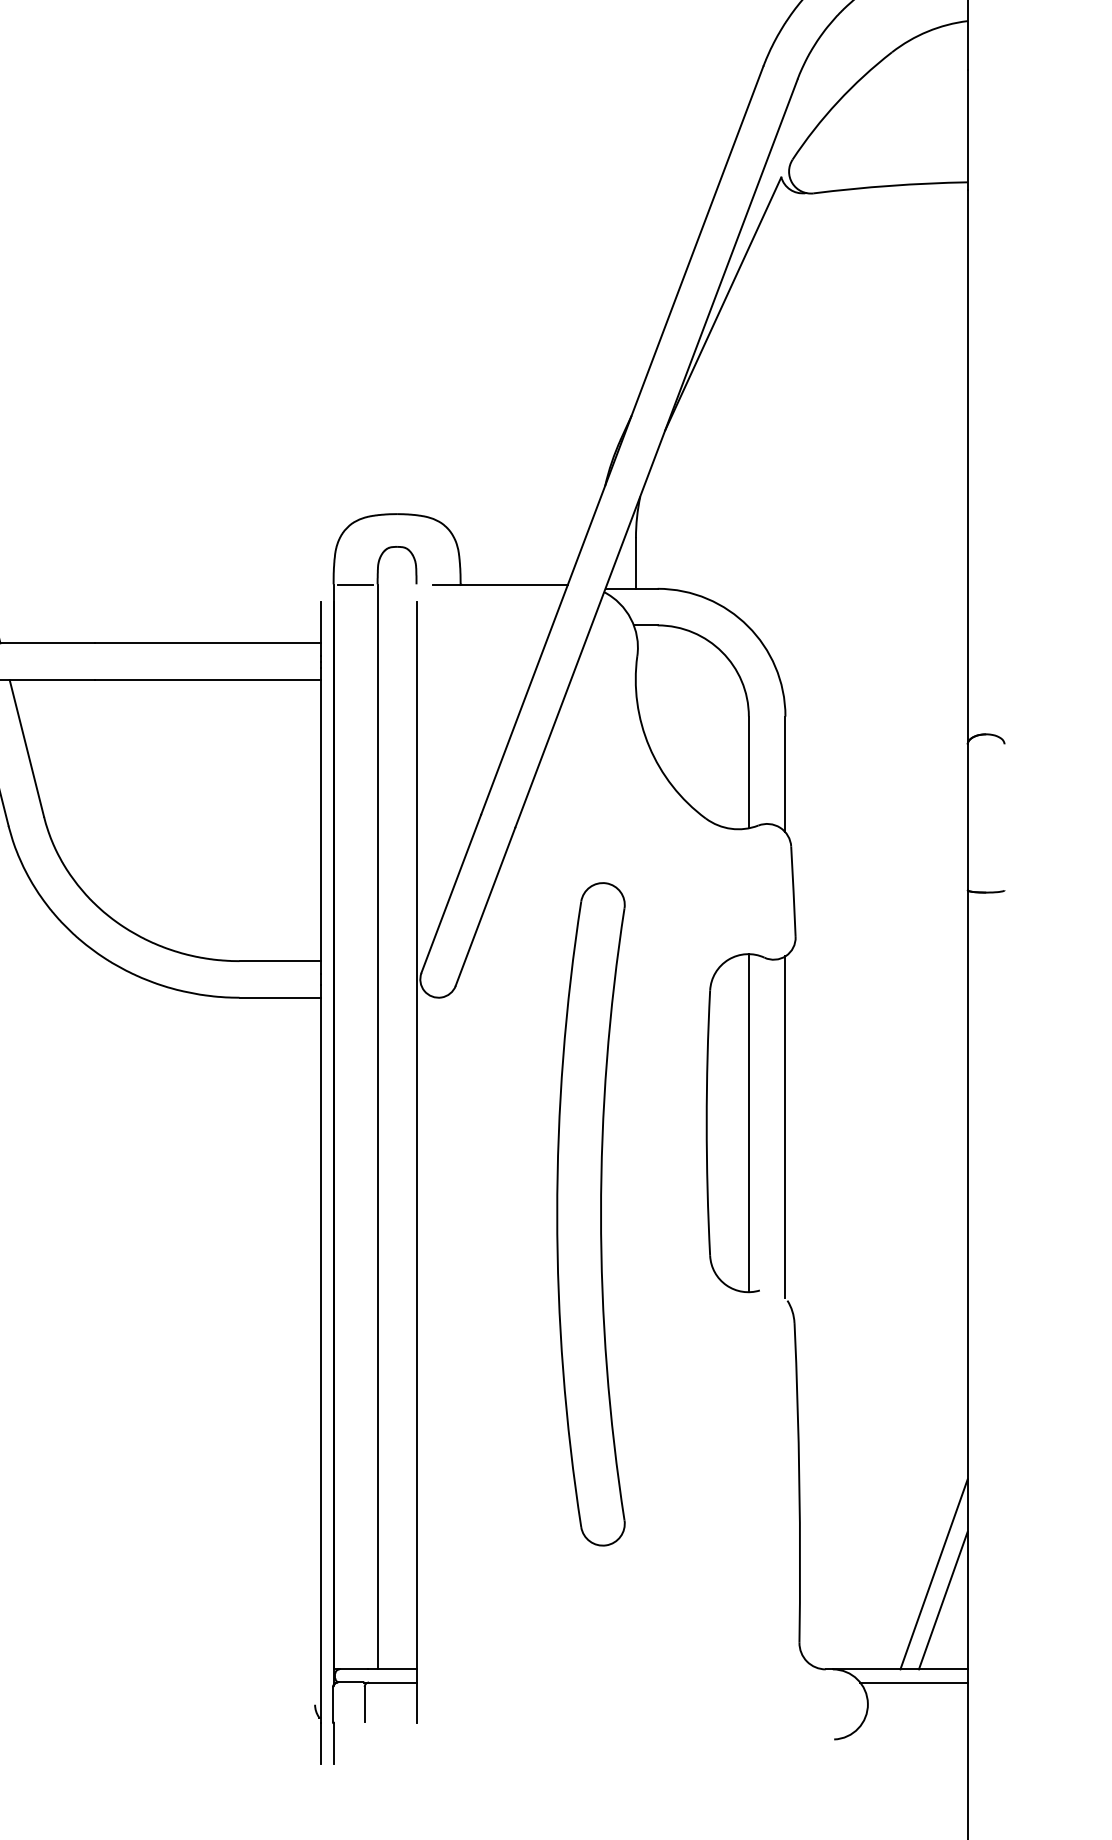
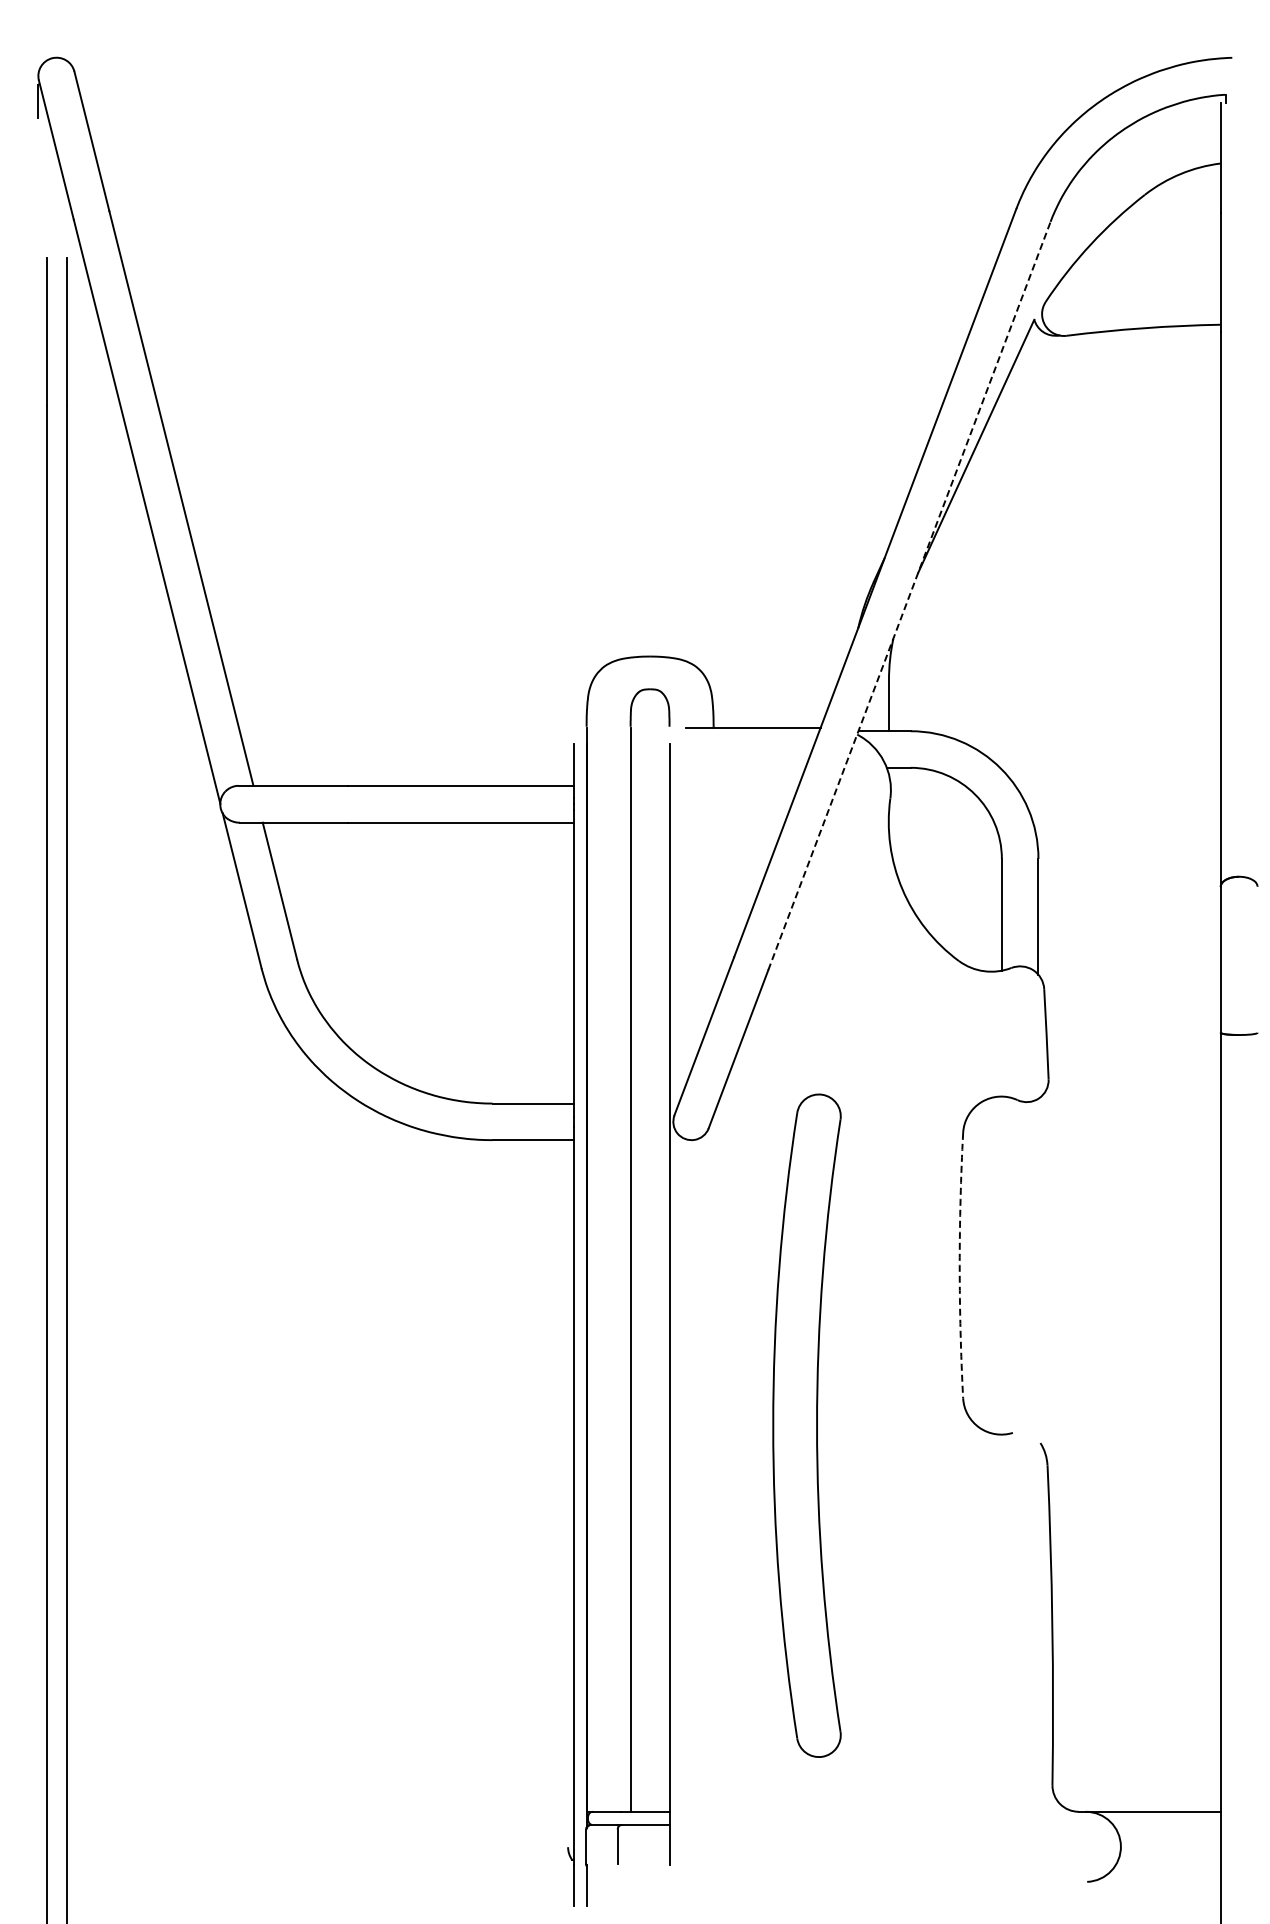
line: (656, 454) -> (909, 596), solid -> dashed
line: (355, 585) -> (608, 727), removed
arc: (706, 1123) -> (959, 1265), solid -> dashed
line: (748, 1123) -> (1001, 1265), removed
line: (785, 1127) -> (1038, 1269), removed
part: (590, 1214) -> (806, 1425), moved
line: (933, 1574) -> (1186, 1716), removed
line: (942, 1600) -> (1195, 1742), removed
line: (913, 1682) -> (1166, 1824), removed

